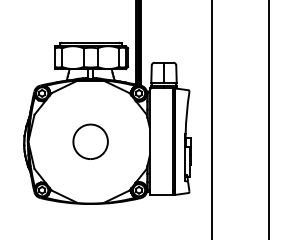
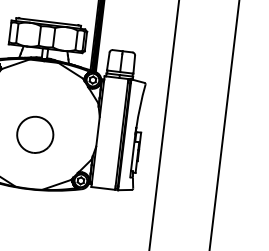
part: (90, 141) -> (35, 134), moved

